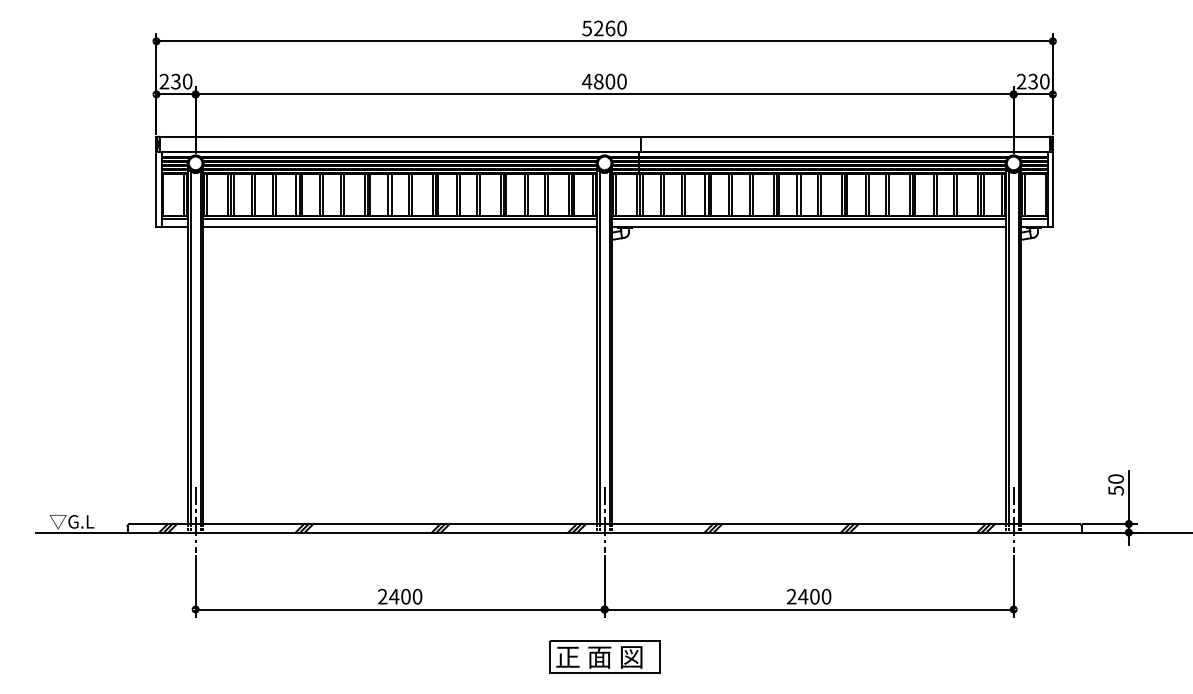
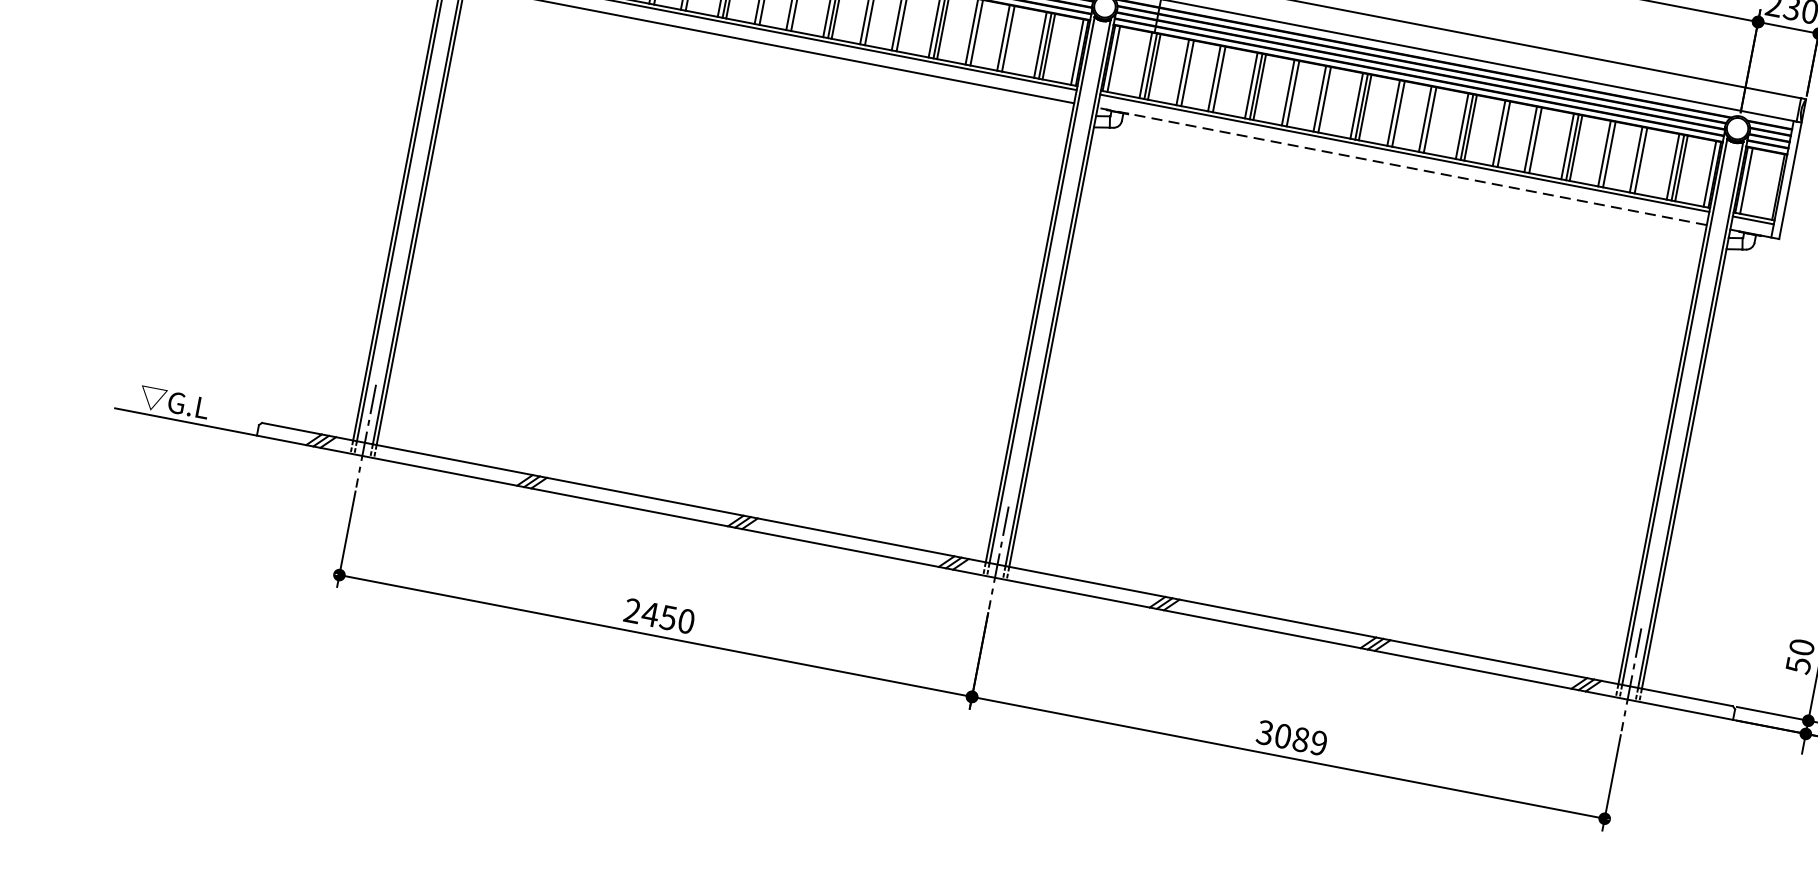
line: (809, 227) -> (1402, 166), solid -> dashed
text: (405, 596) -> (667, 617), 2400 -> 2450
text: (808, 596) -> (1291, 737), 2400 -> 3089
part: (604, 656) -> (957, 769), removed

